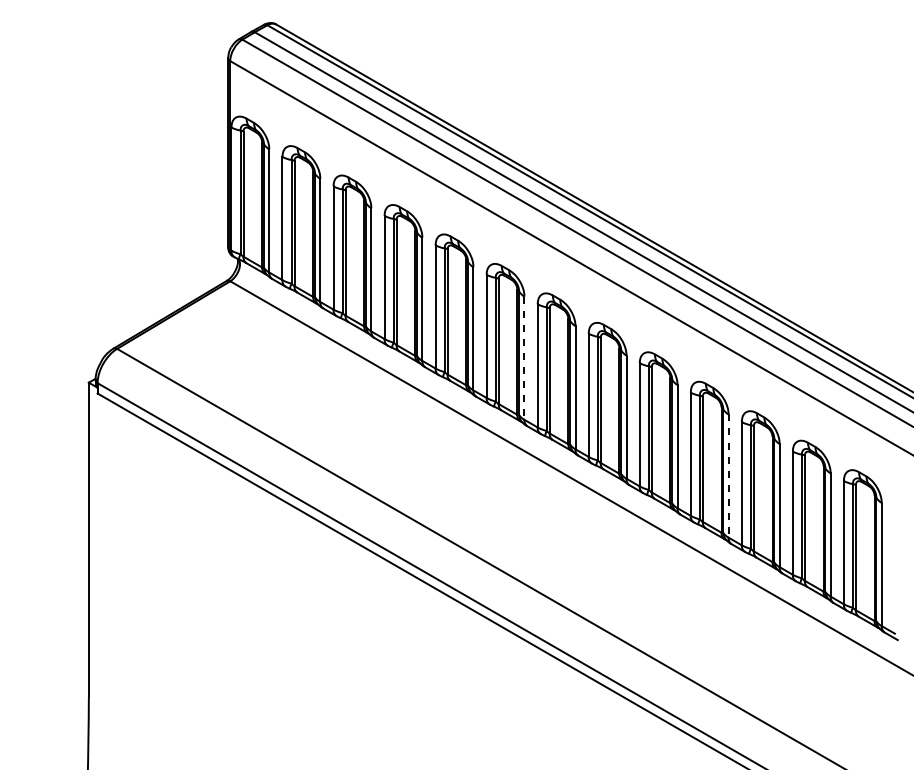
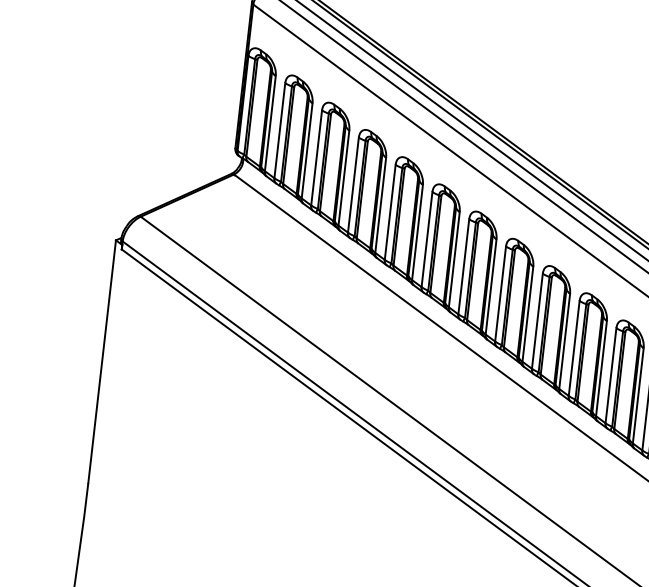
line: (524, 358) -> (454, 259), dashed -> solid
line: (728, 476) -> (601, 368), dashed -> solid

